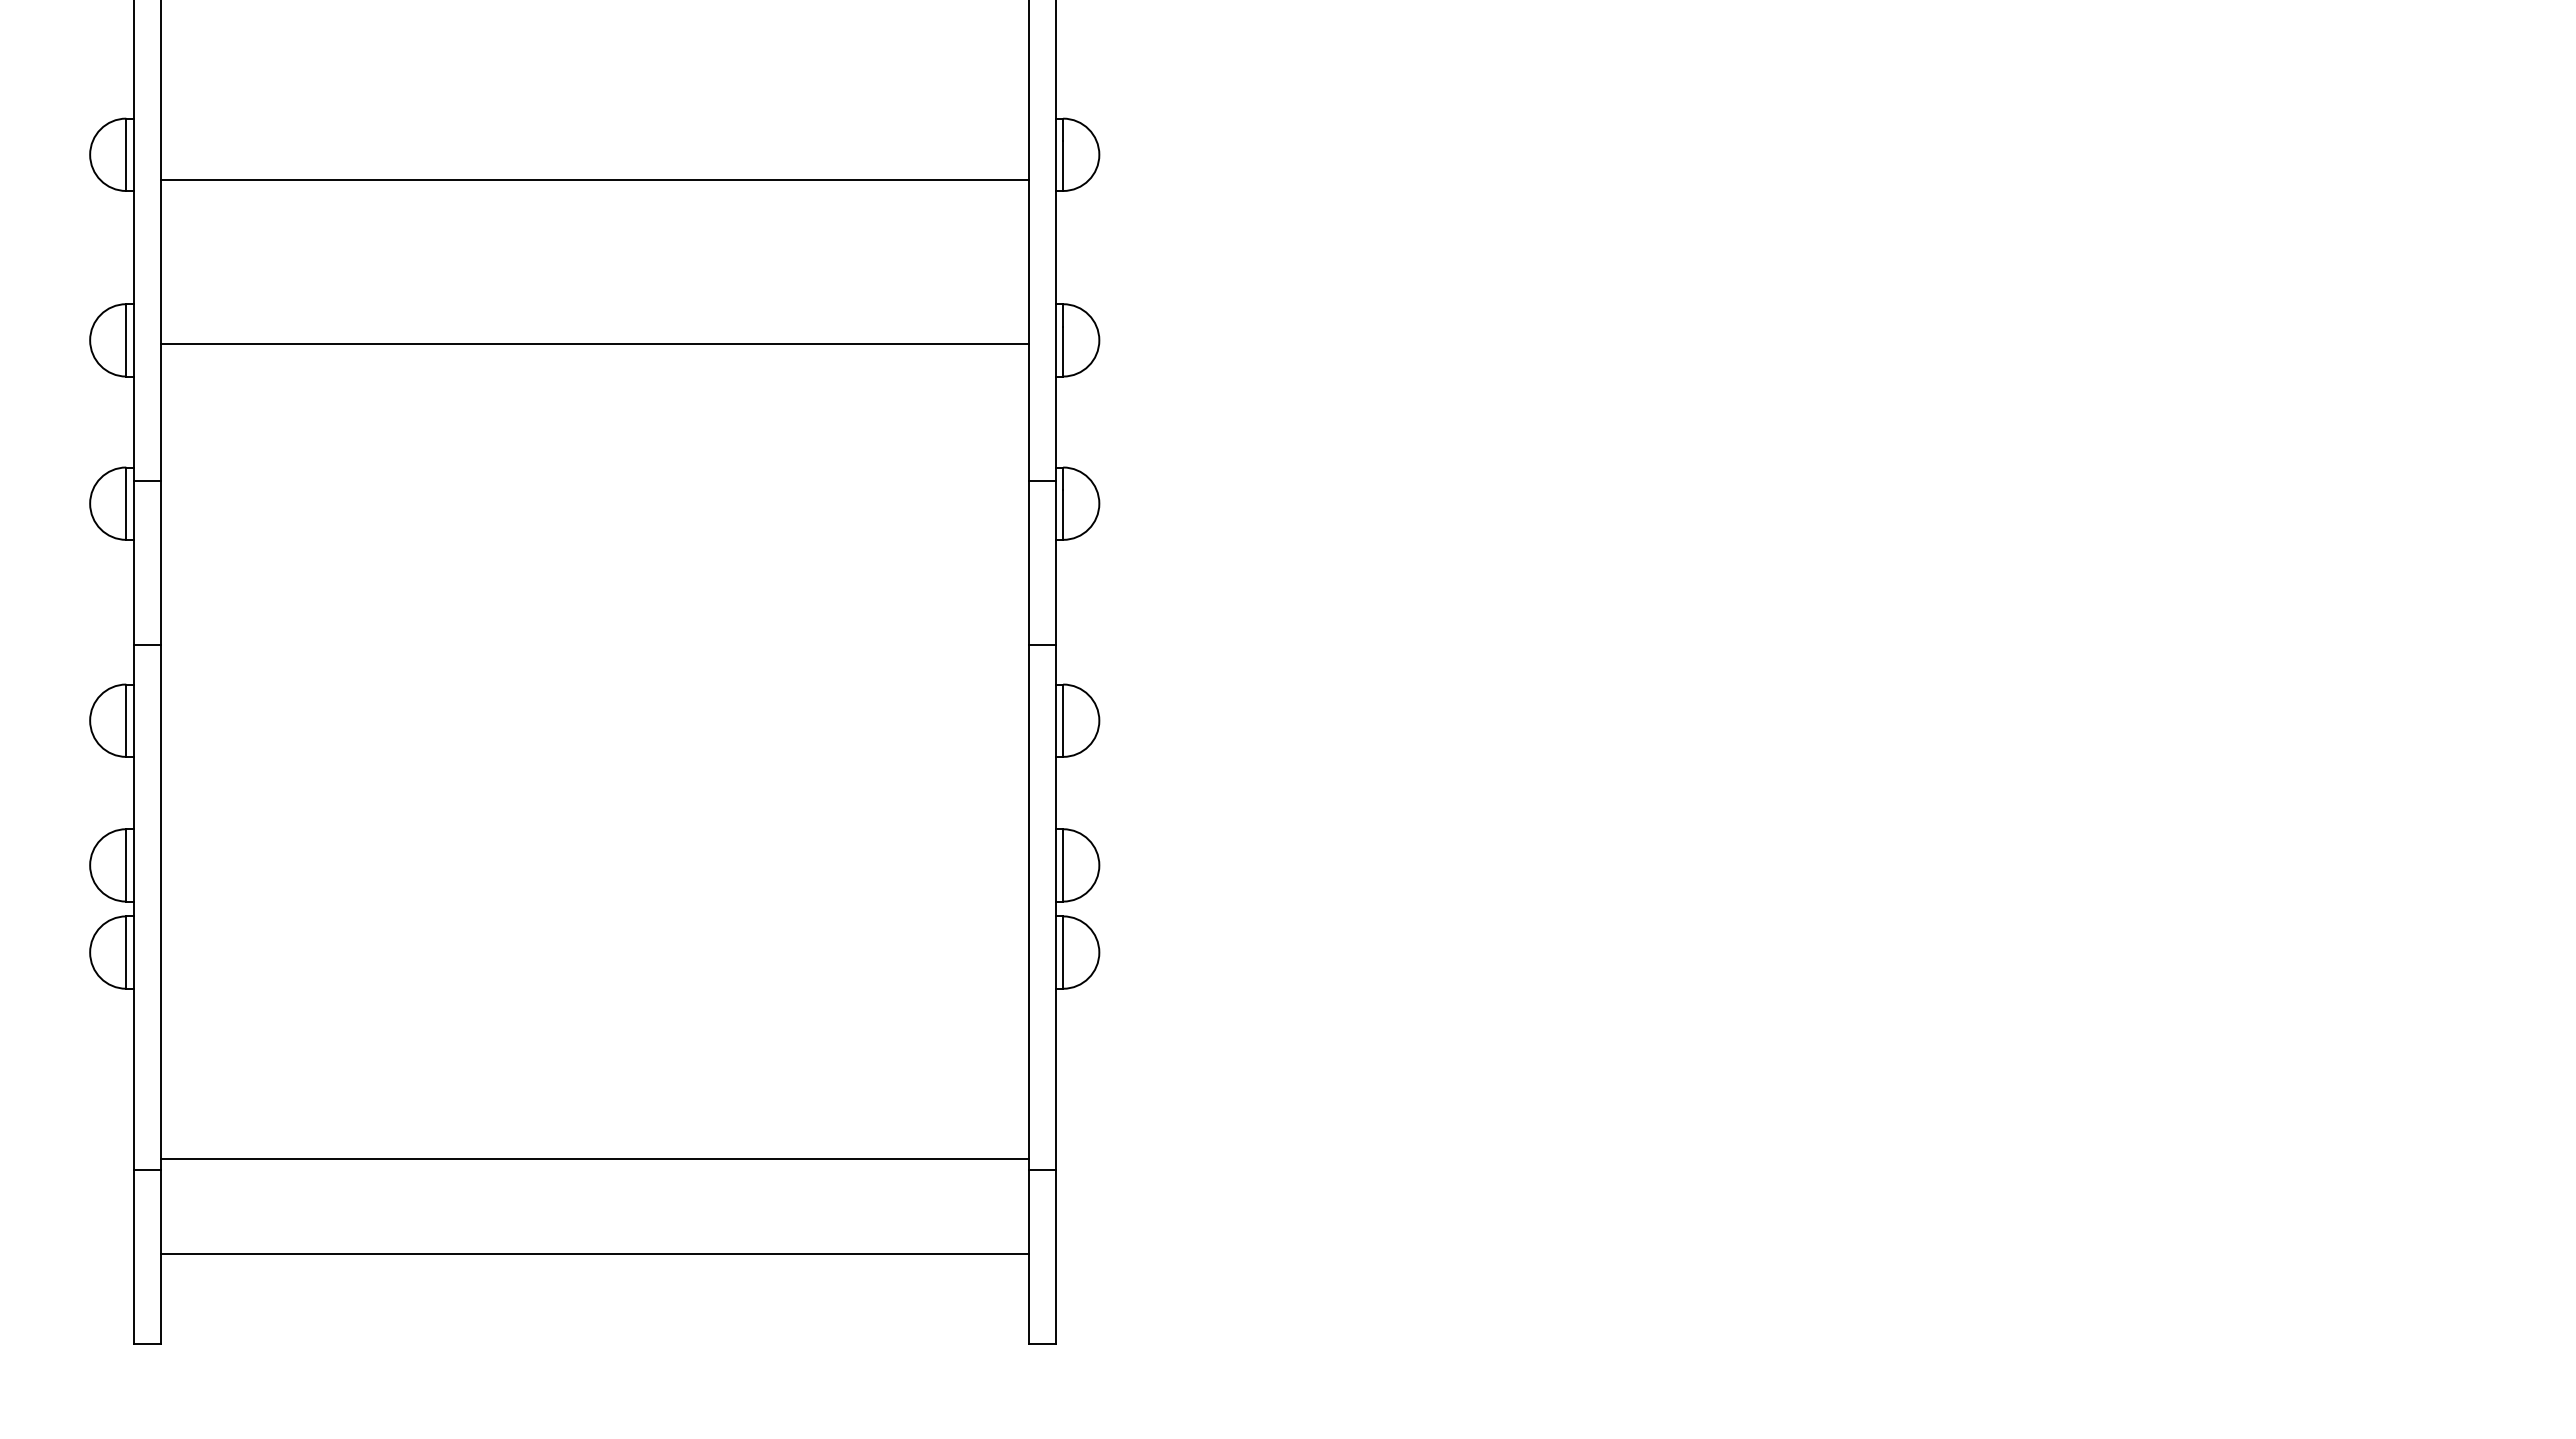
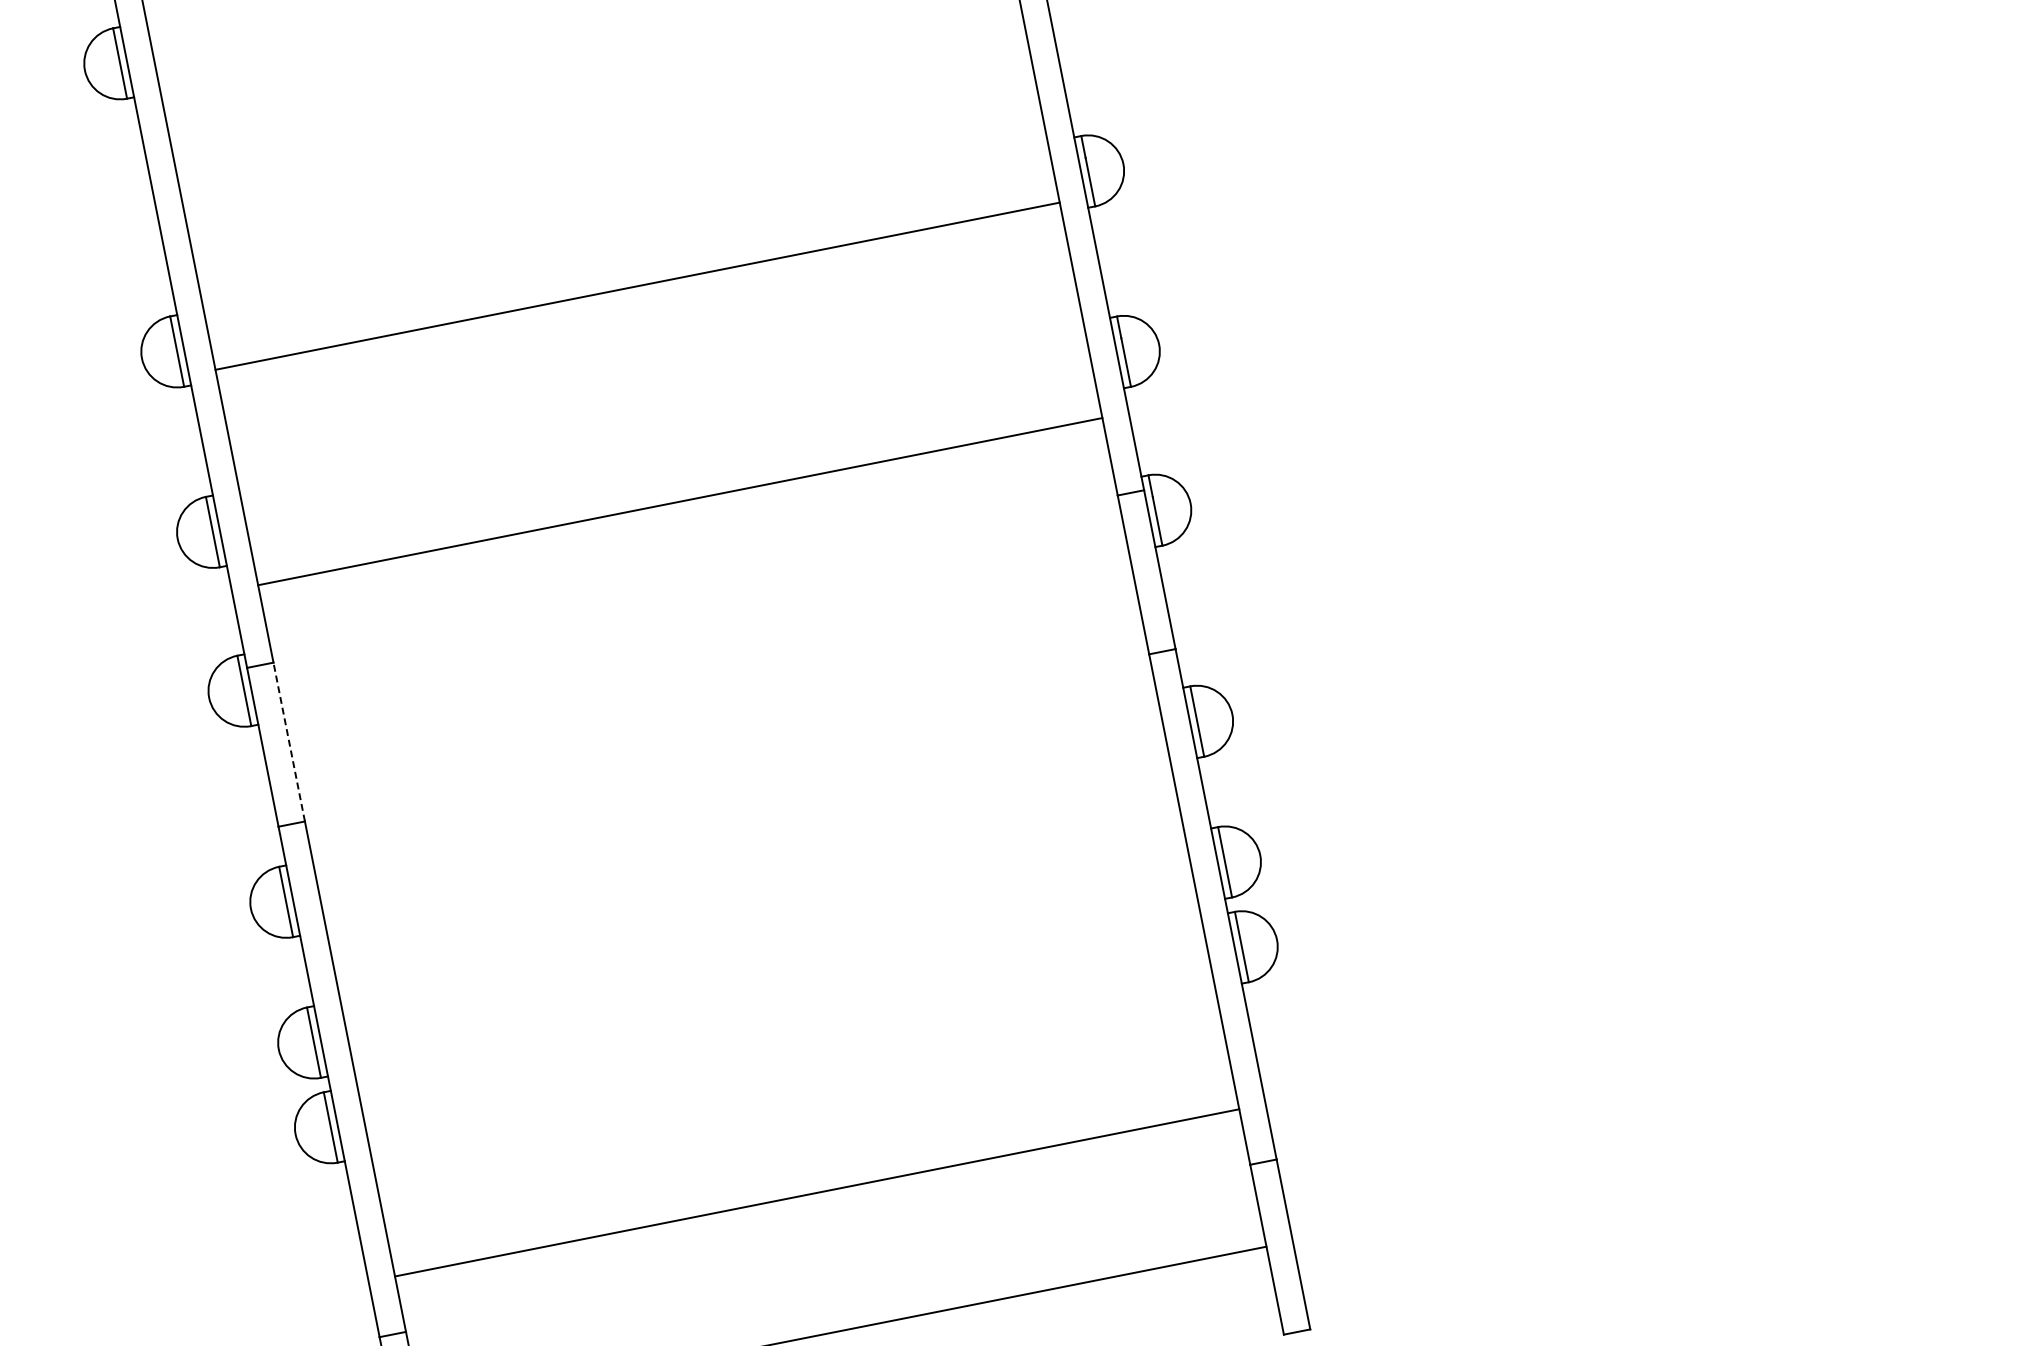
line: (594, 343) -> (679, 501), moved
line: (160, 563) -> (289, 742), solid -> dashed
line: (594, 1158) -> (816, 1192), moved

